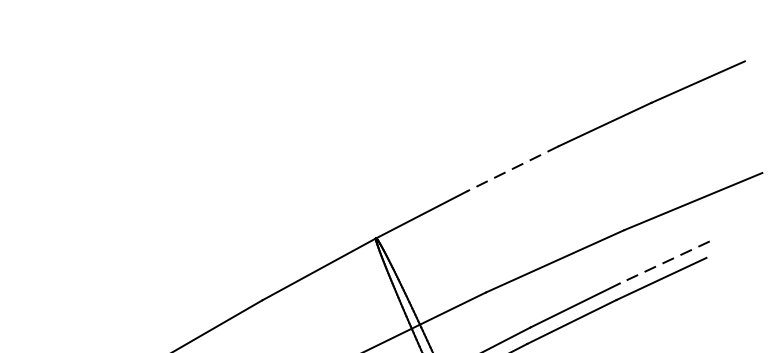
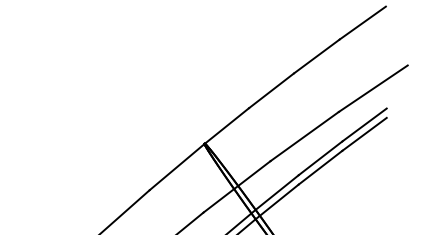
line: (512, 169) -> (271, 91), dashed -> solid
line: (664, 261) -> (364, 124), dashed -> solid

